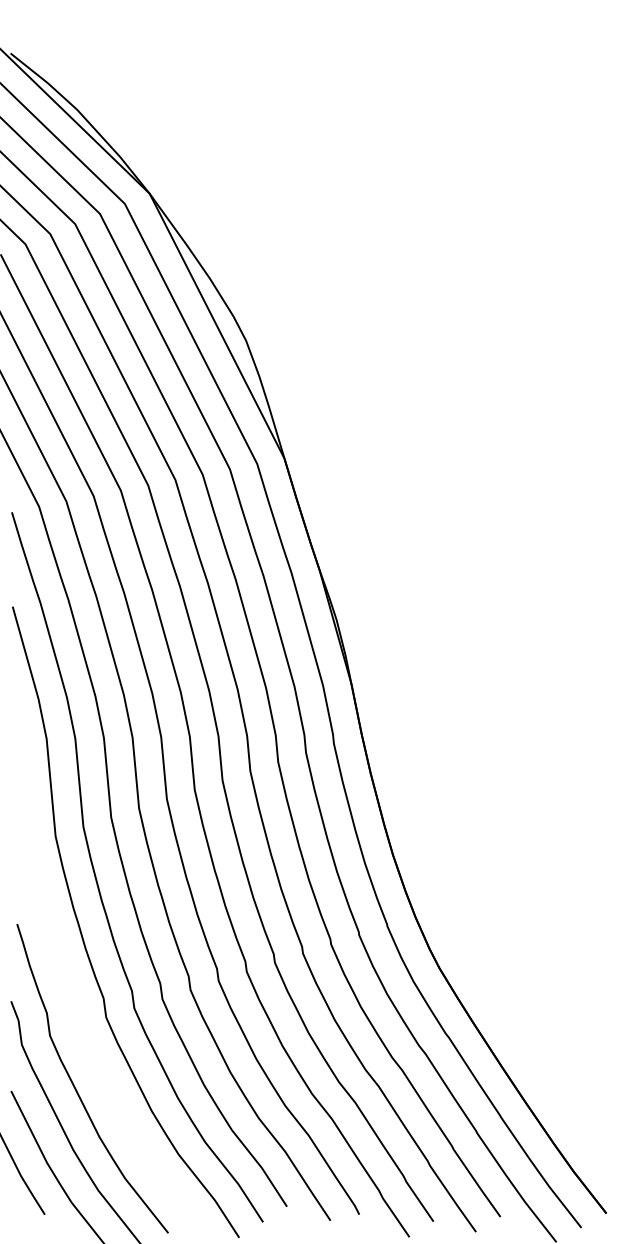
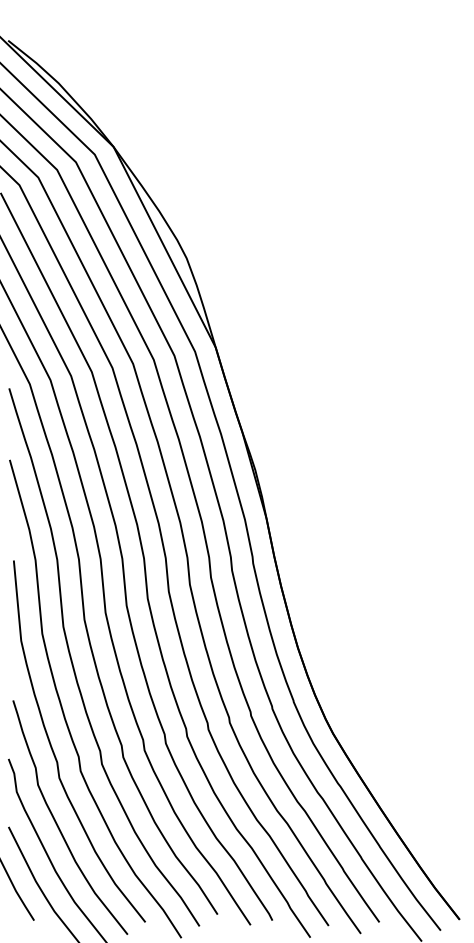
curve: (71, 992) -> (54, 752), added

